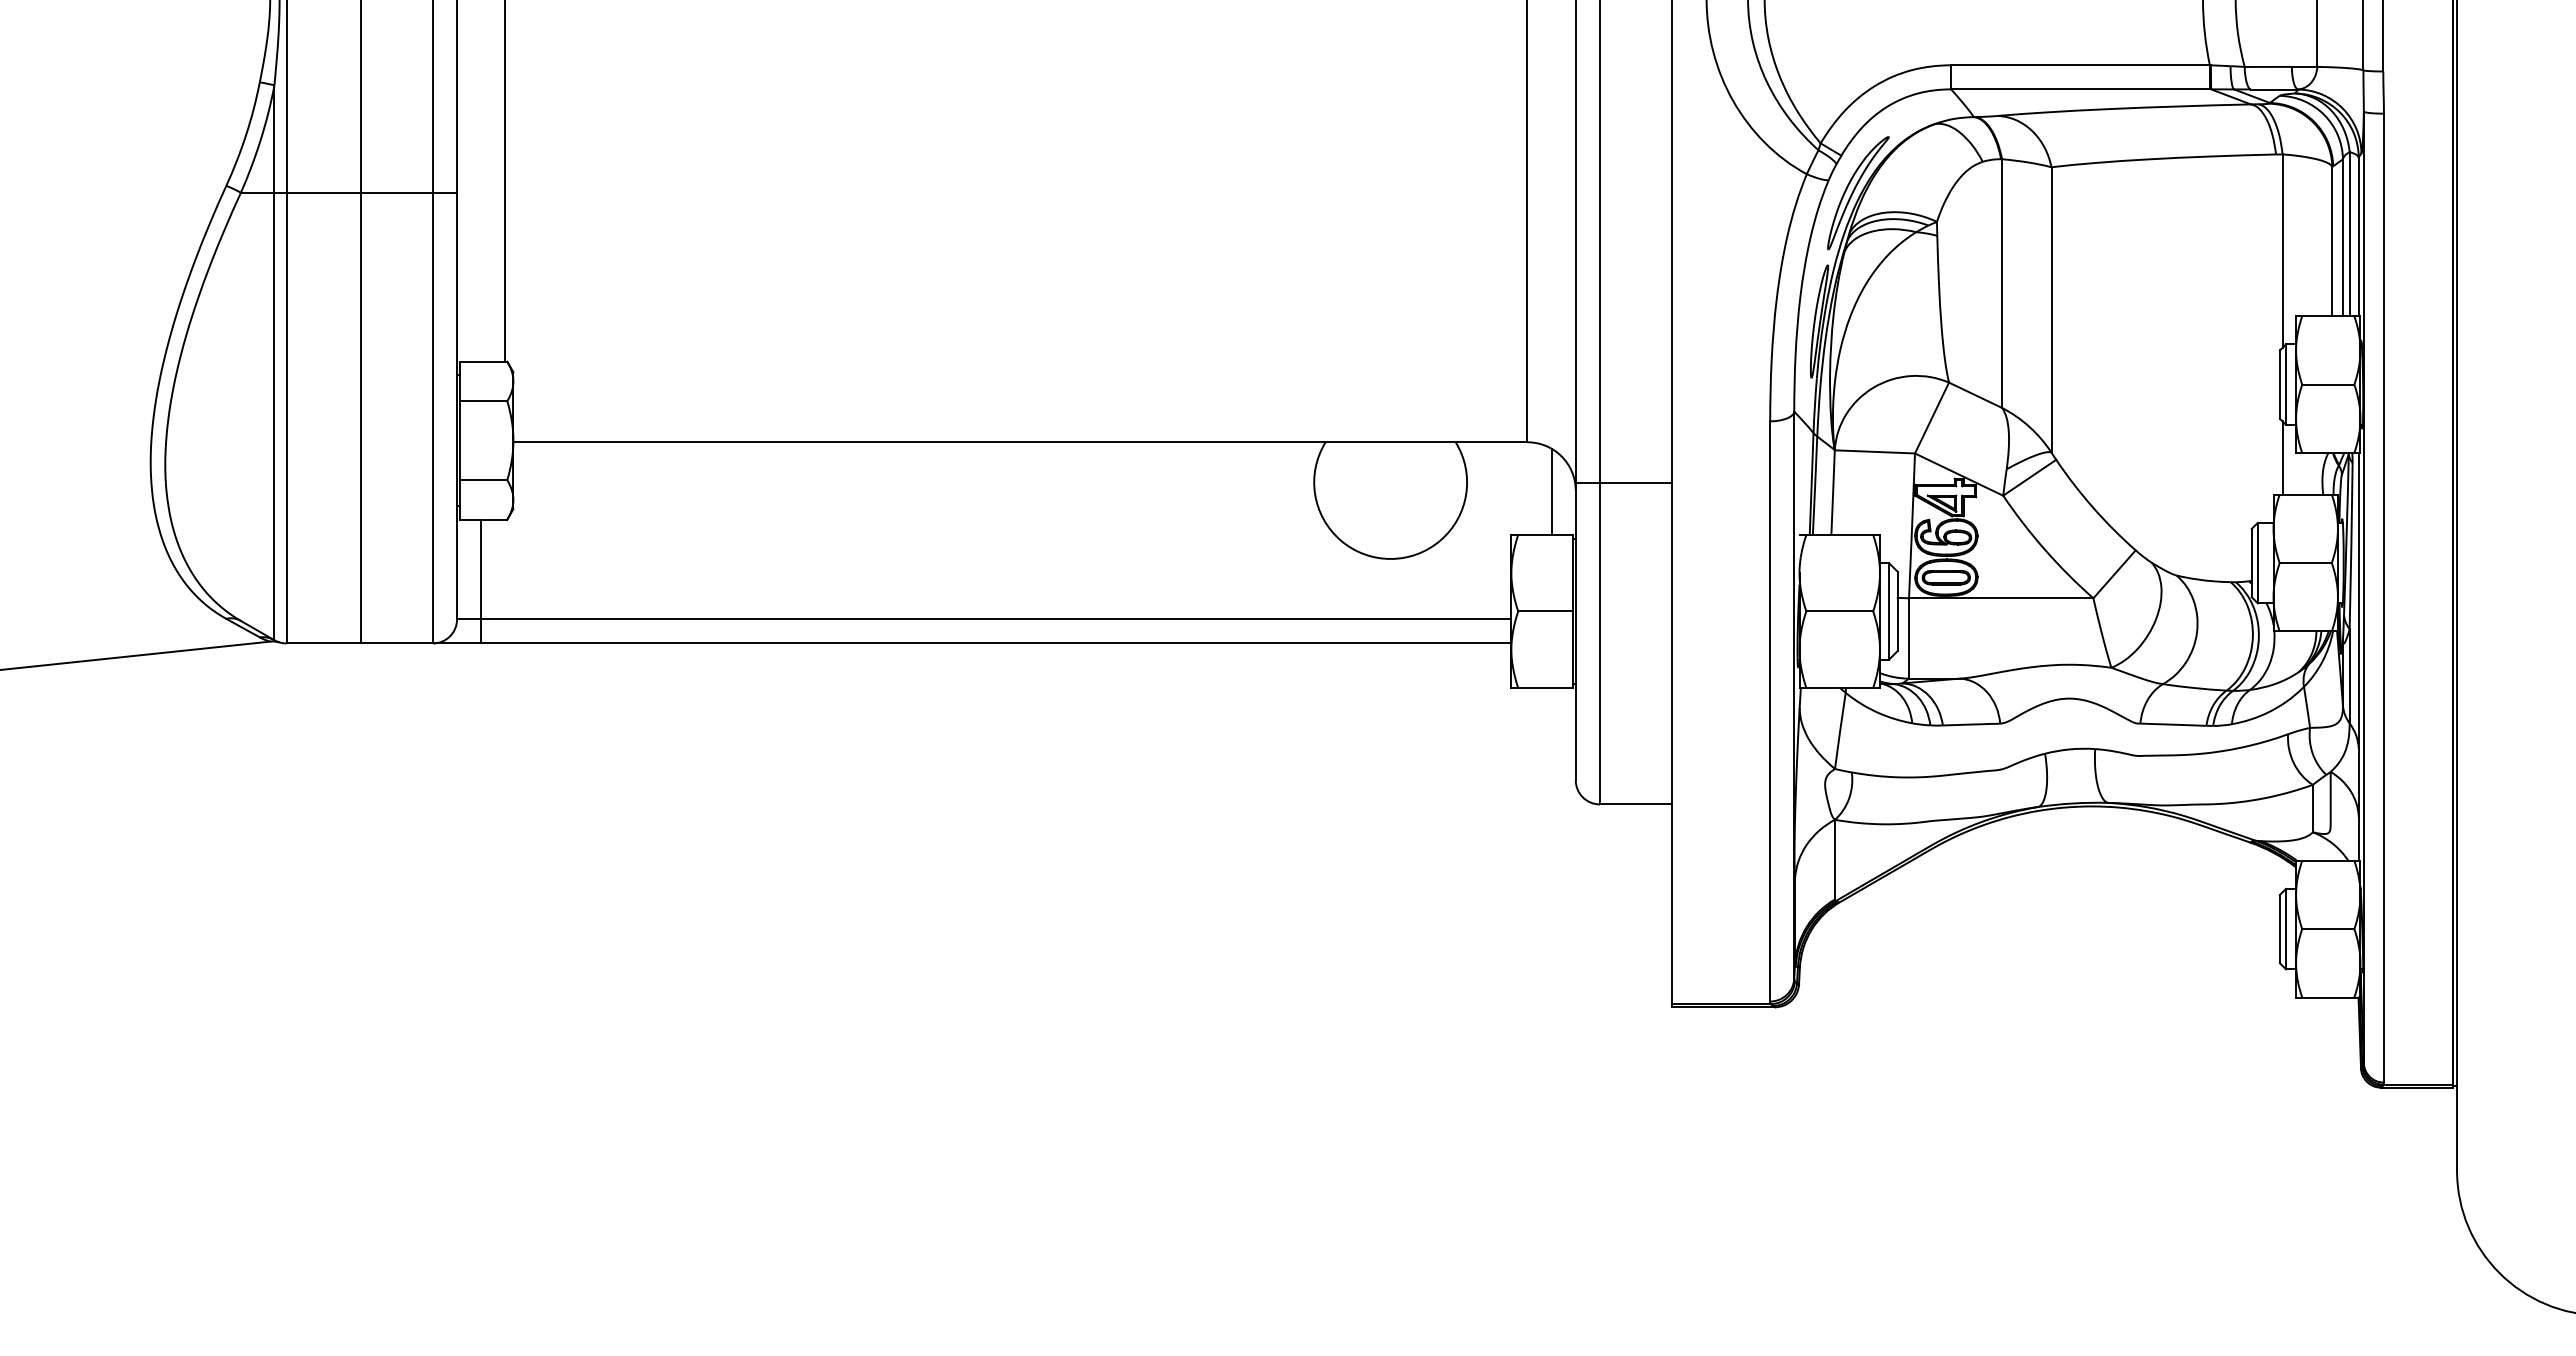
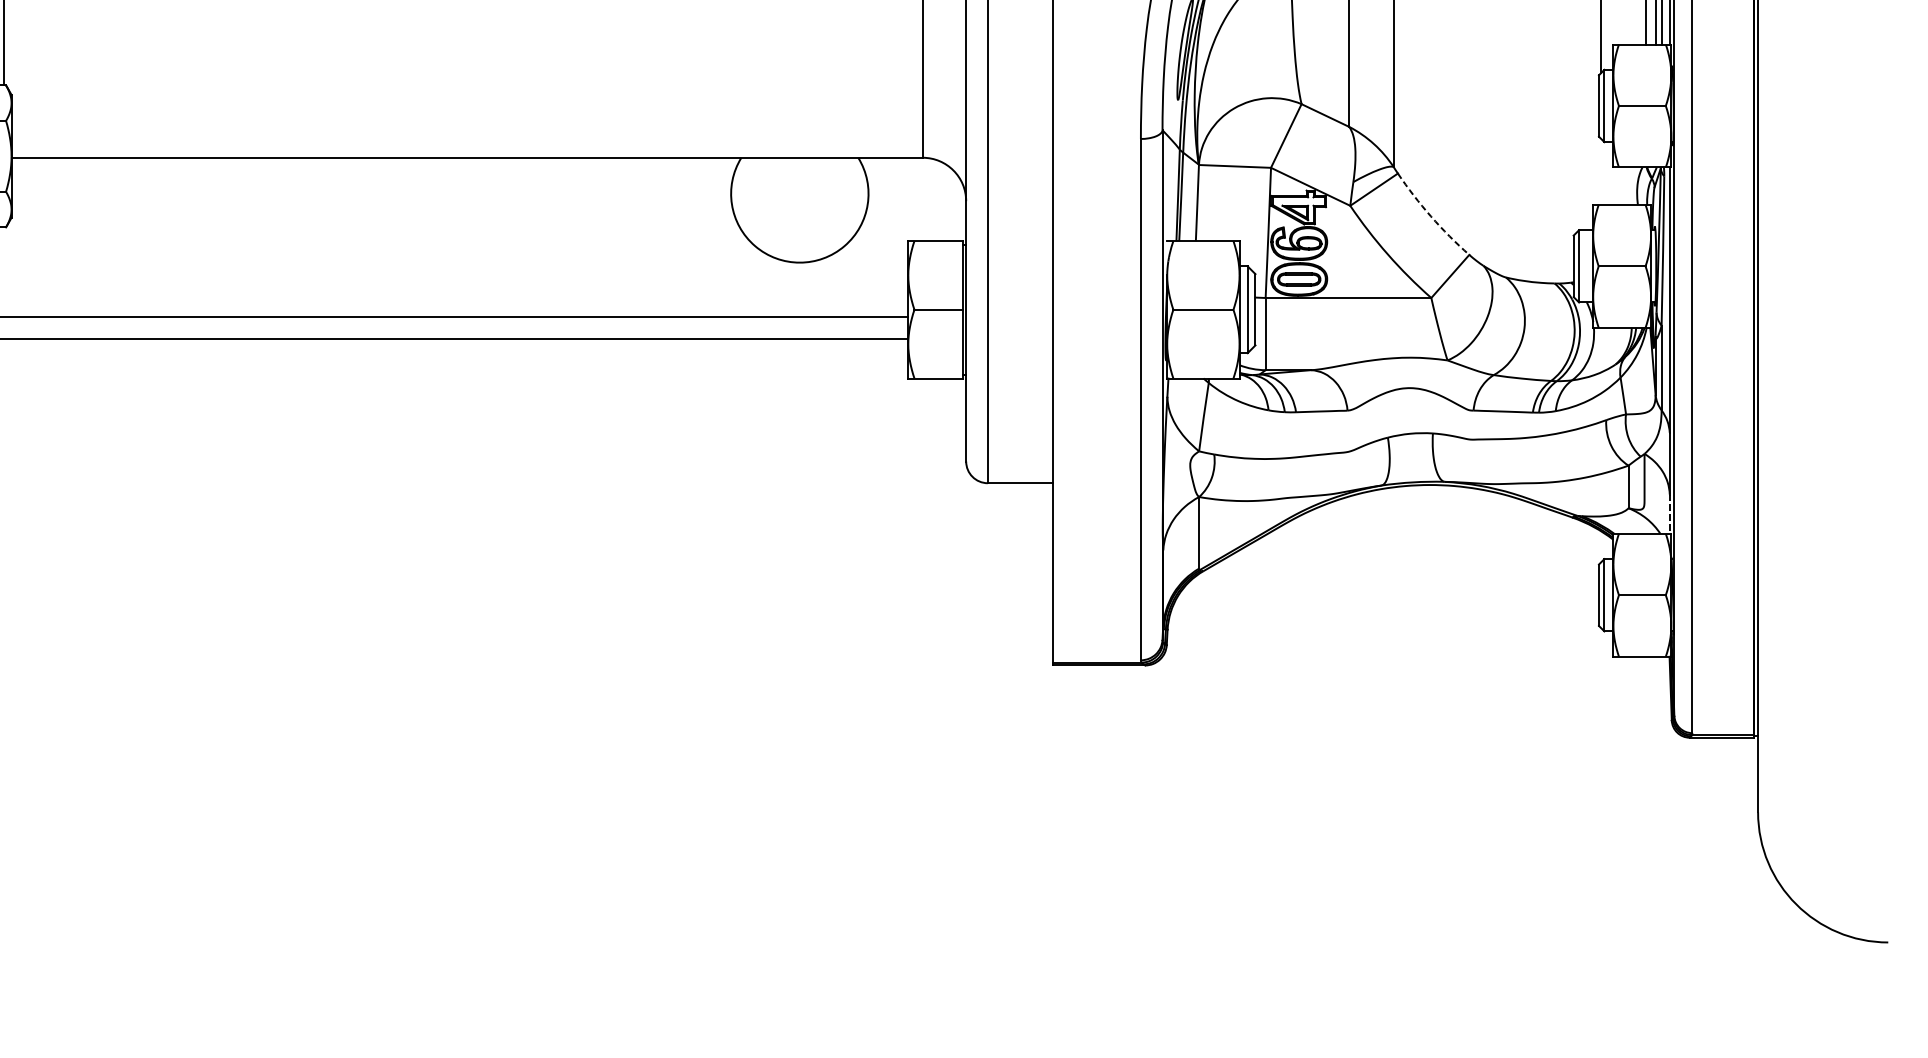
line: (2282, 457) -> (1601, 171), removed
line: (1623, 482) -> (1009, 193), removed
line: (1551, 491) -> (944, 202), removed
arc: (2093, 507) -> (1431, 216), solid -> dashed
line: (2358, 838) -> (1669, 513), solid -> dashed

